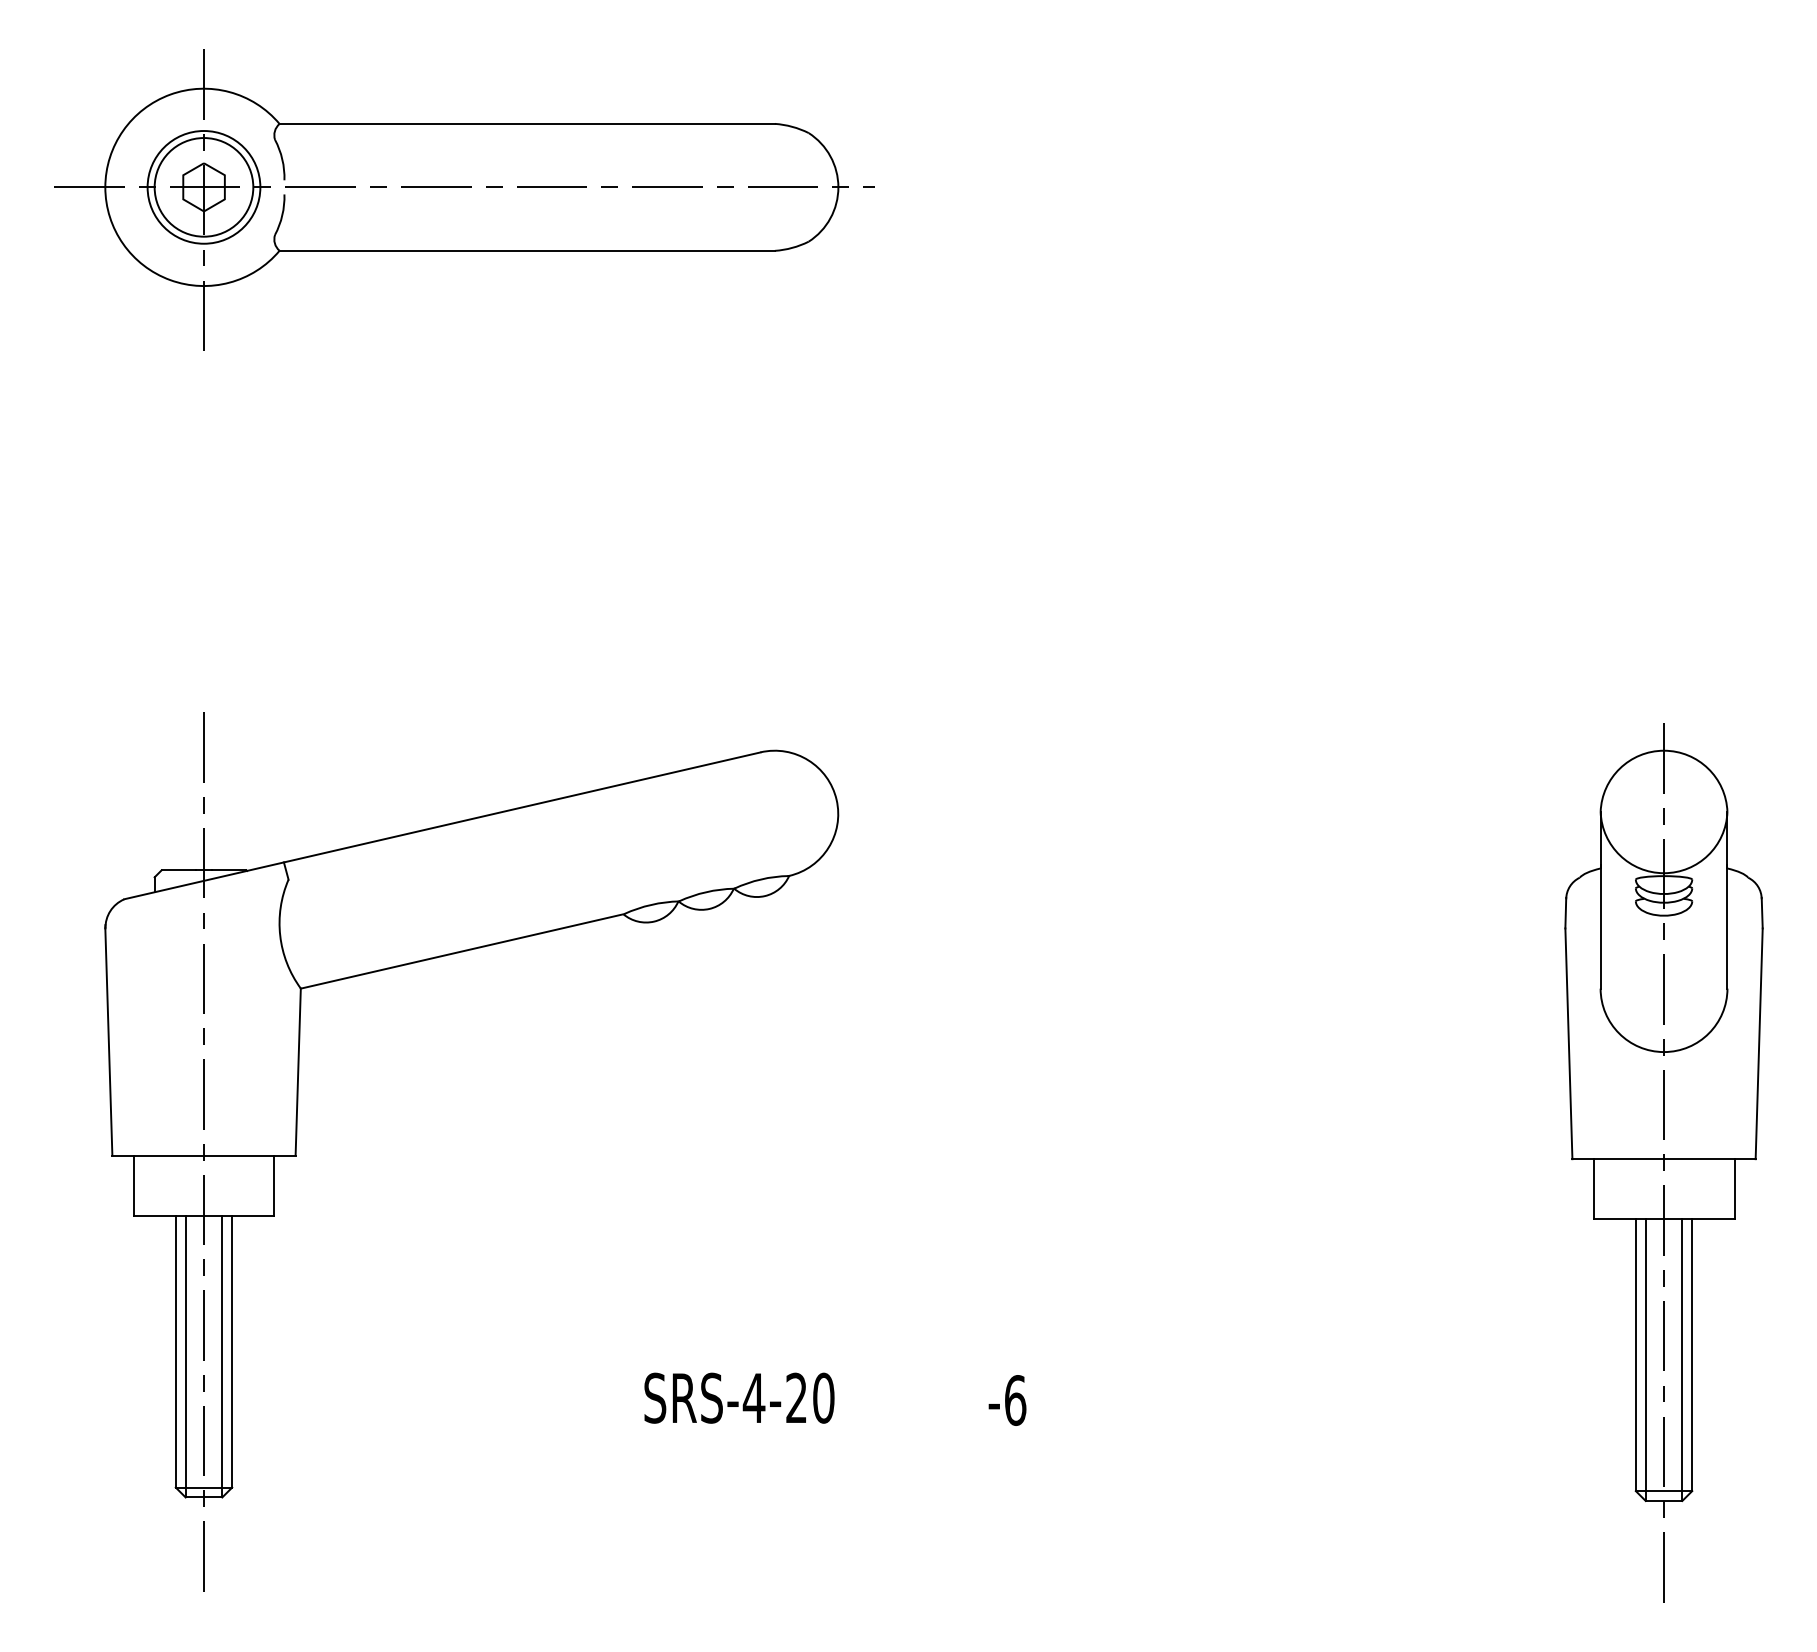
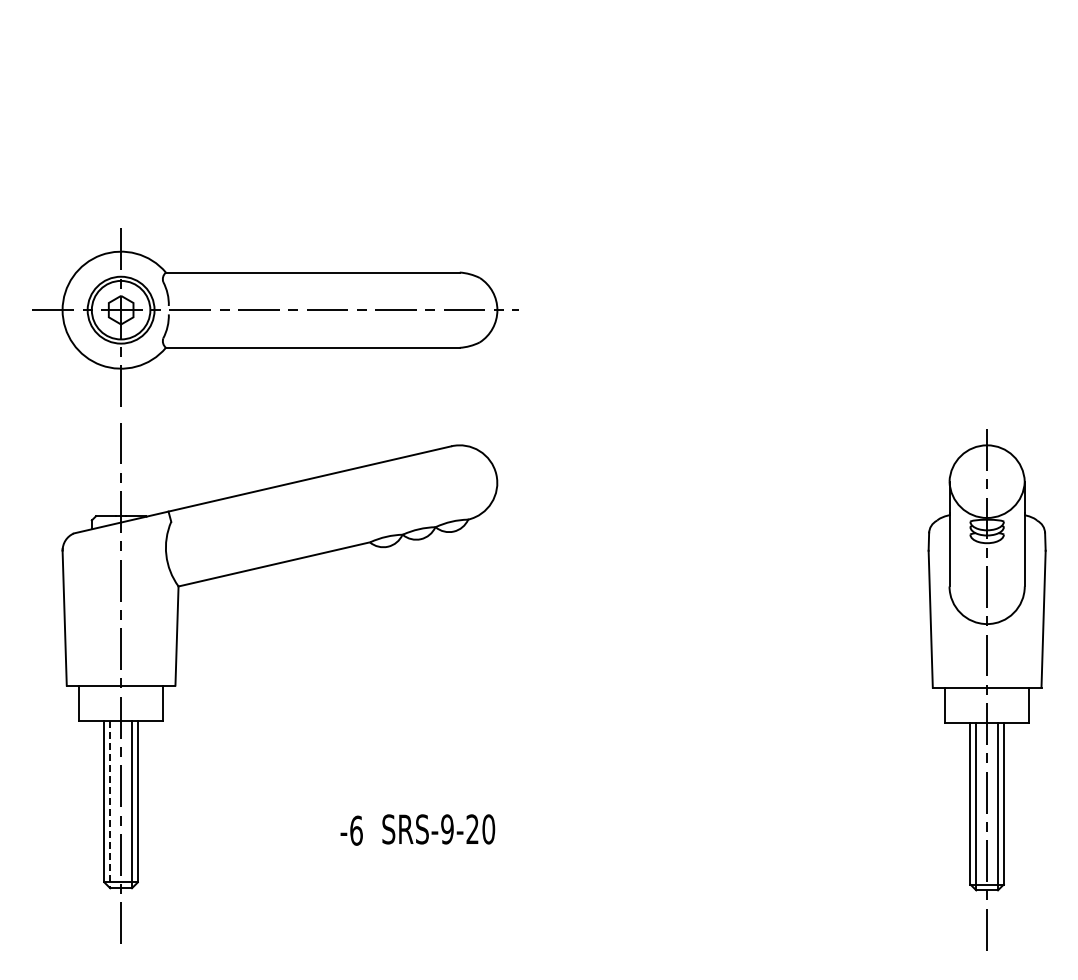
part: (464, 199) -> (275, 317), moved
line: (186, 1356) -> (110, 804), solid -> dashed
text: (754, 1398) -> (447, 829), SRS-4-20 -> SRS-9-20
text: (1007, 1400) -> (351, 830), moved

